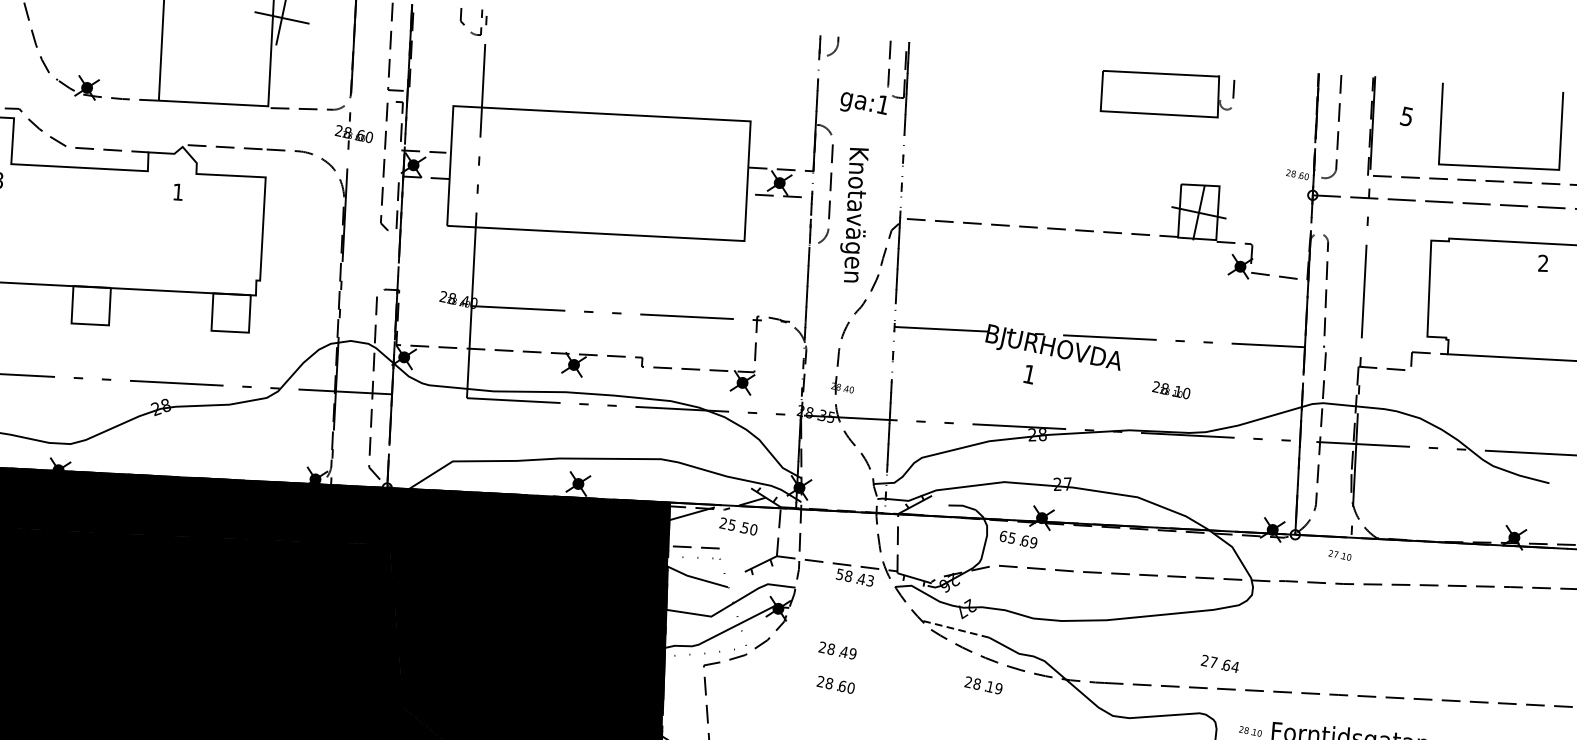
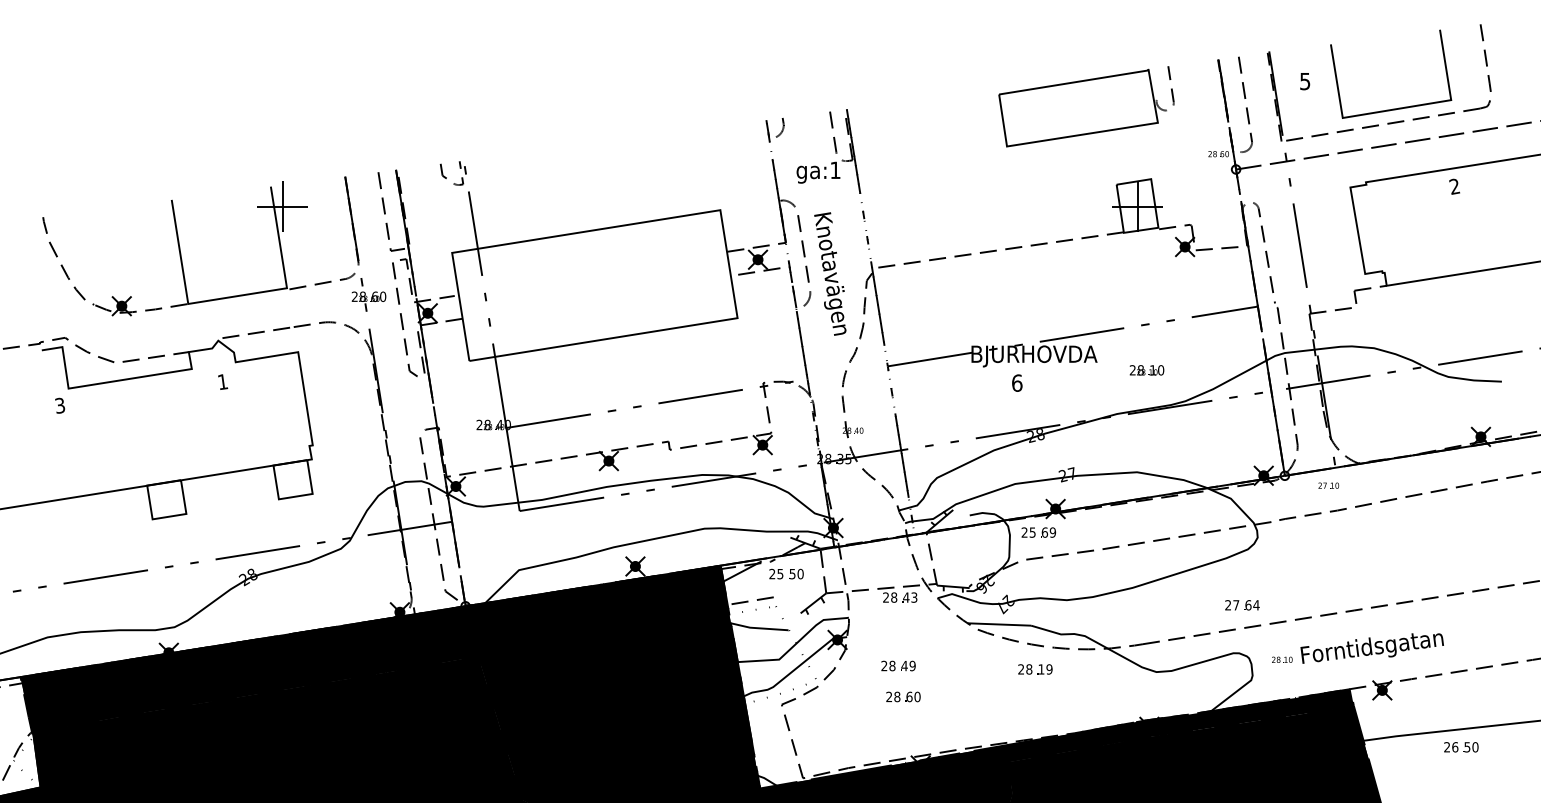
part: (1166, 93) -> (1086, 106), size x1.43
text: (1029, 373) -> (1017, 382), 1 -> 6
text: (1003, 536) -> (1024, 532), 65 -> 25
text: (839, 574) -> (885, 597), 58 -> 28
line: (955, 629) -> (999, 624), dashed -> solid

